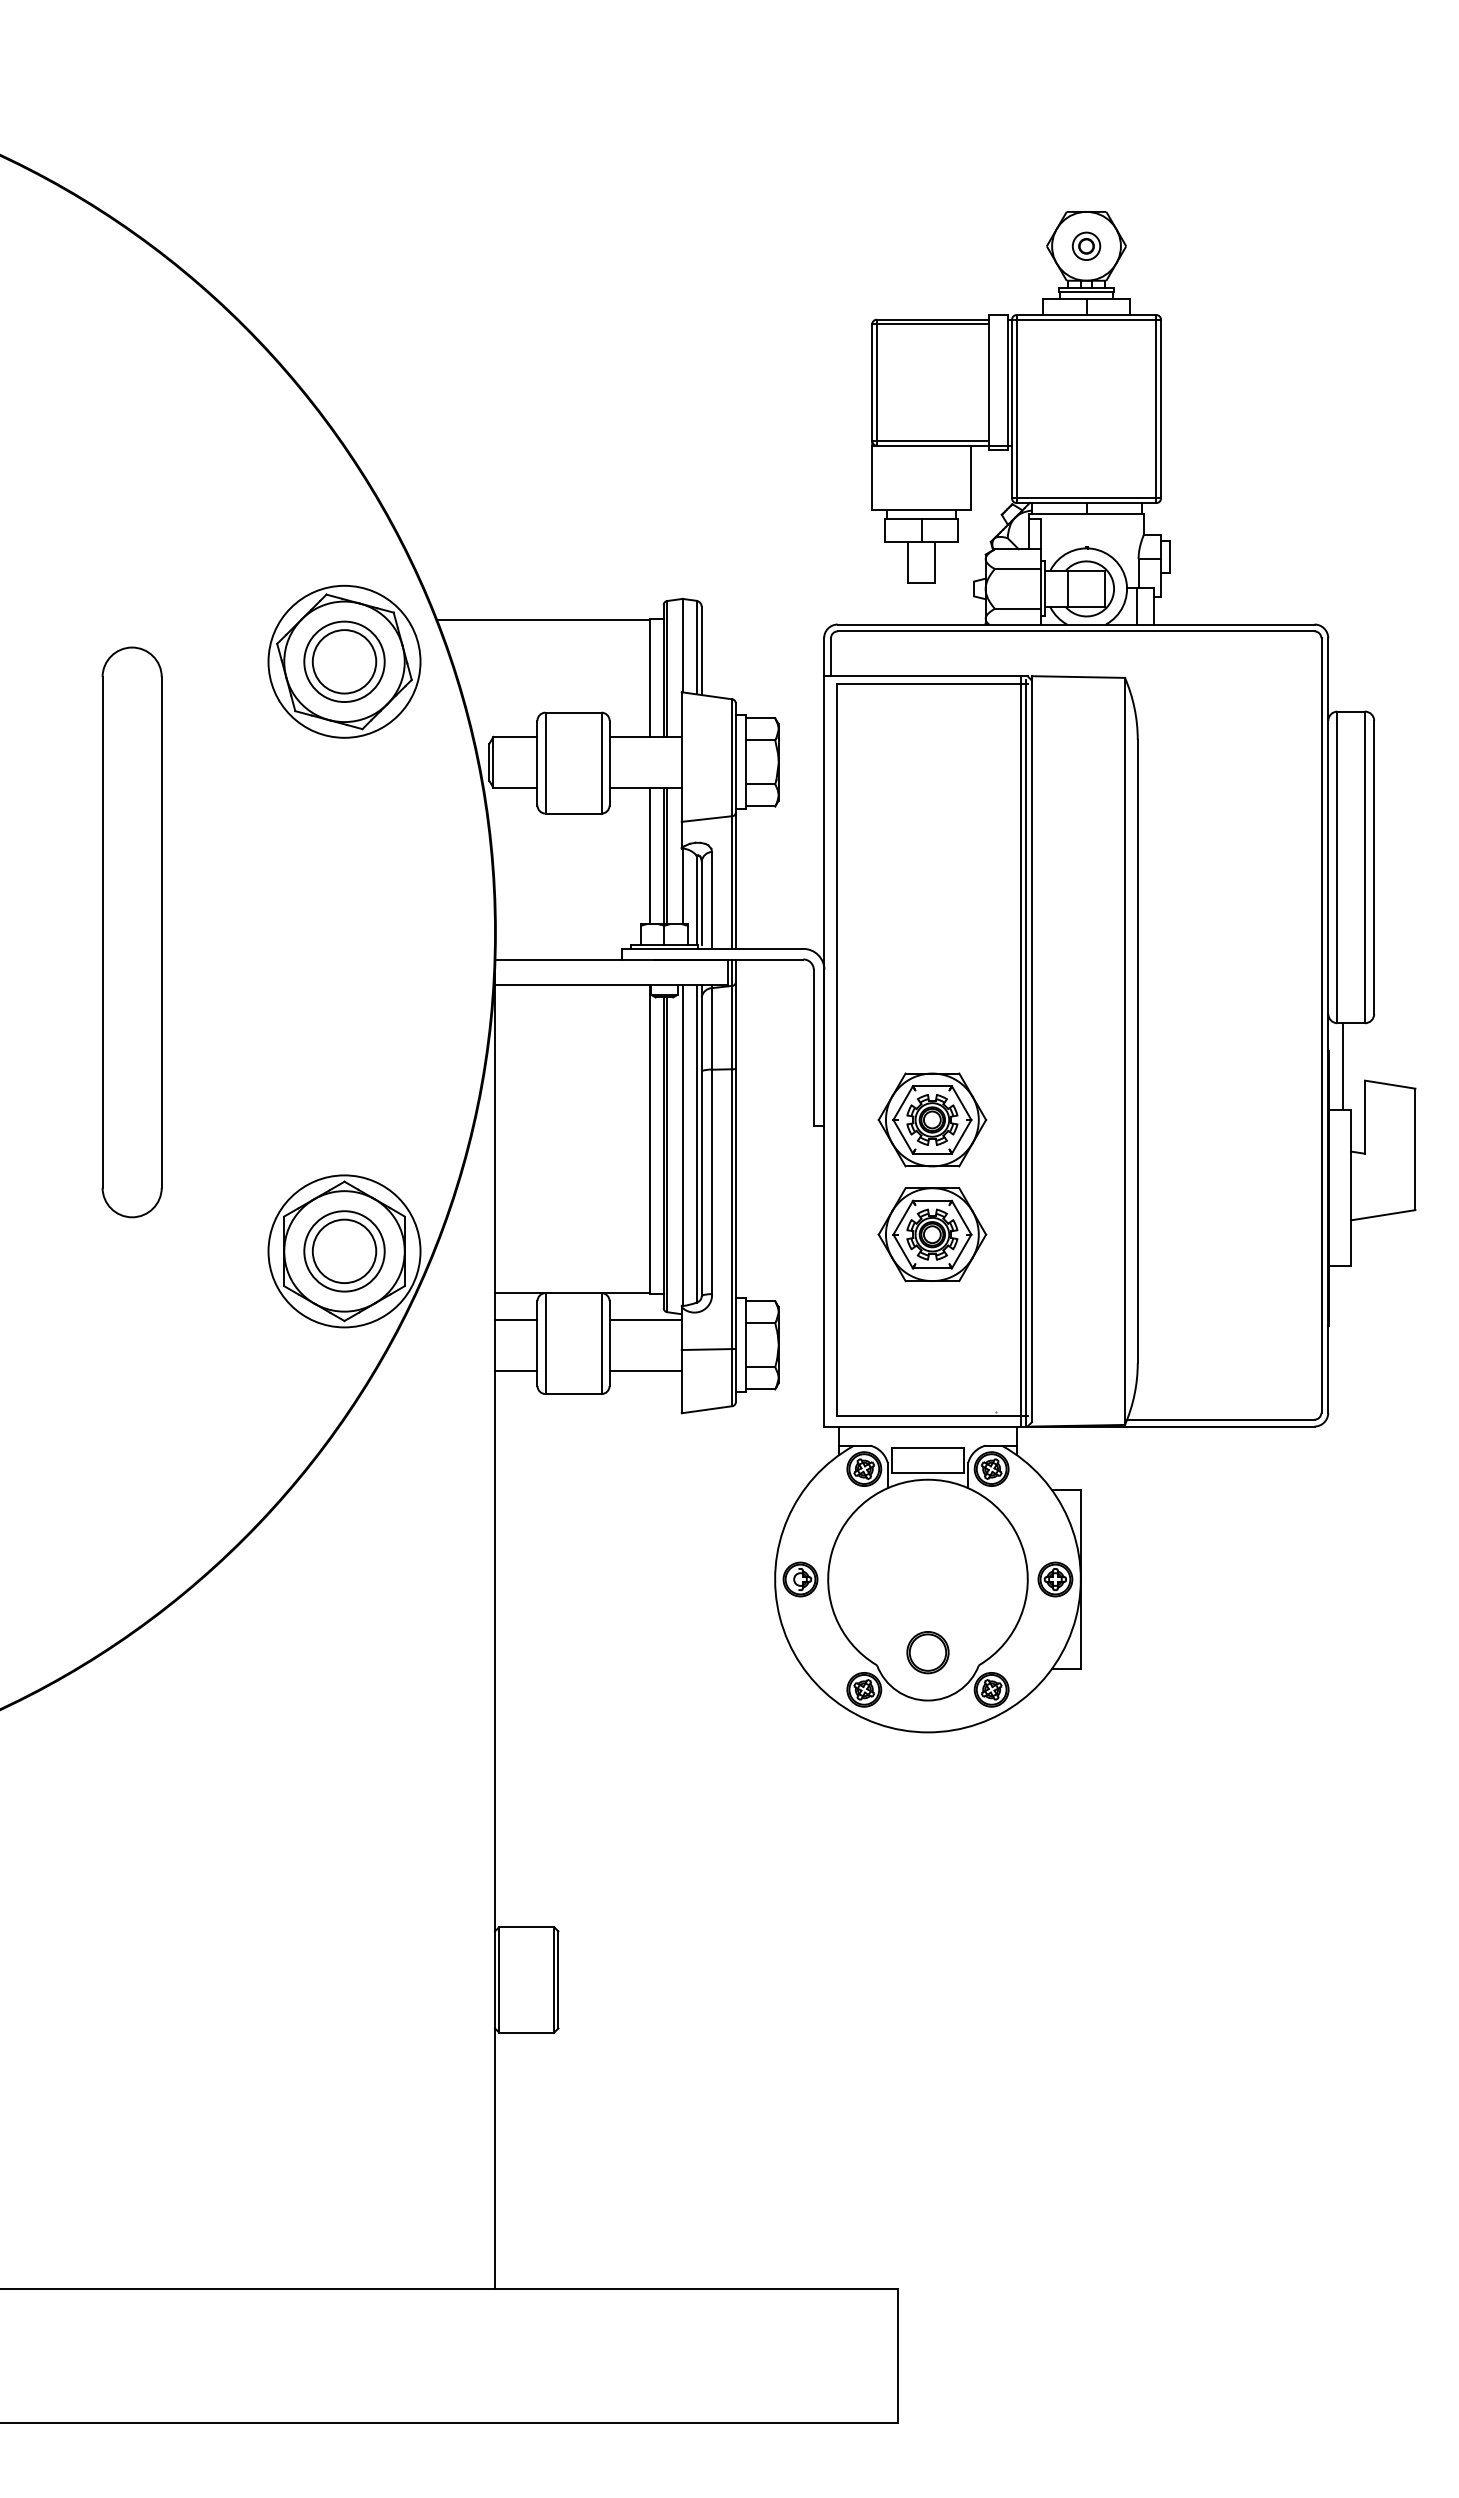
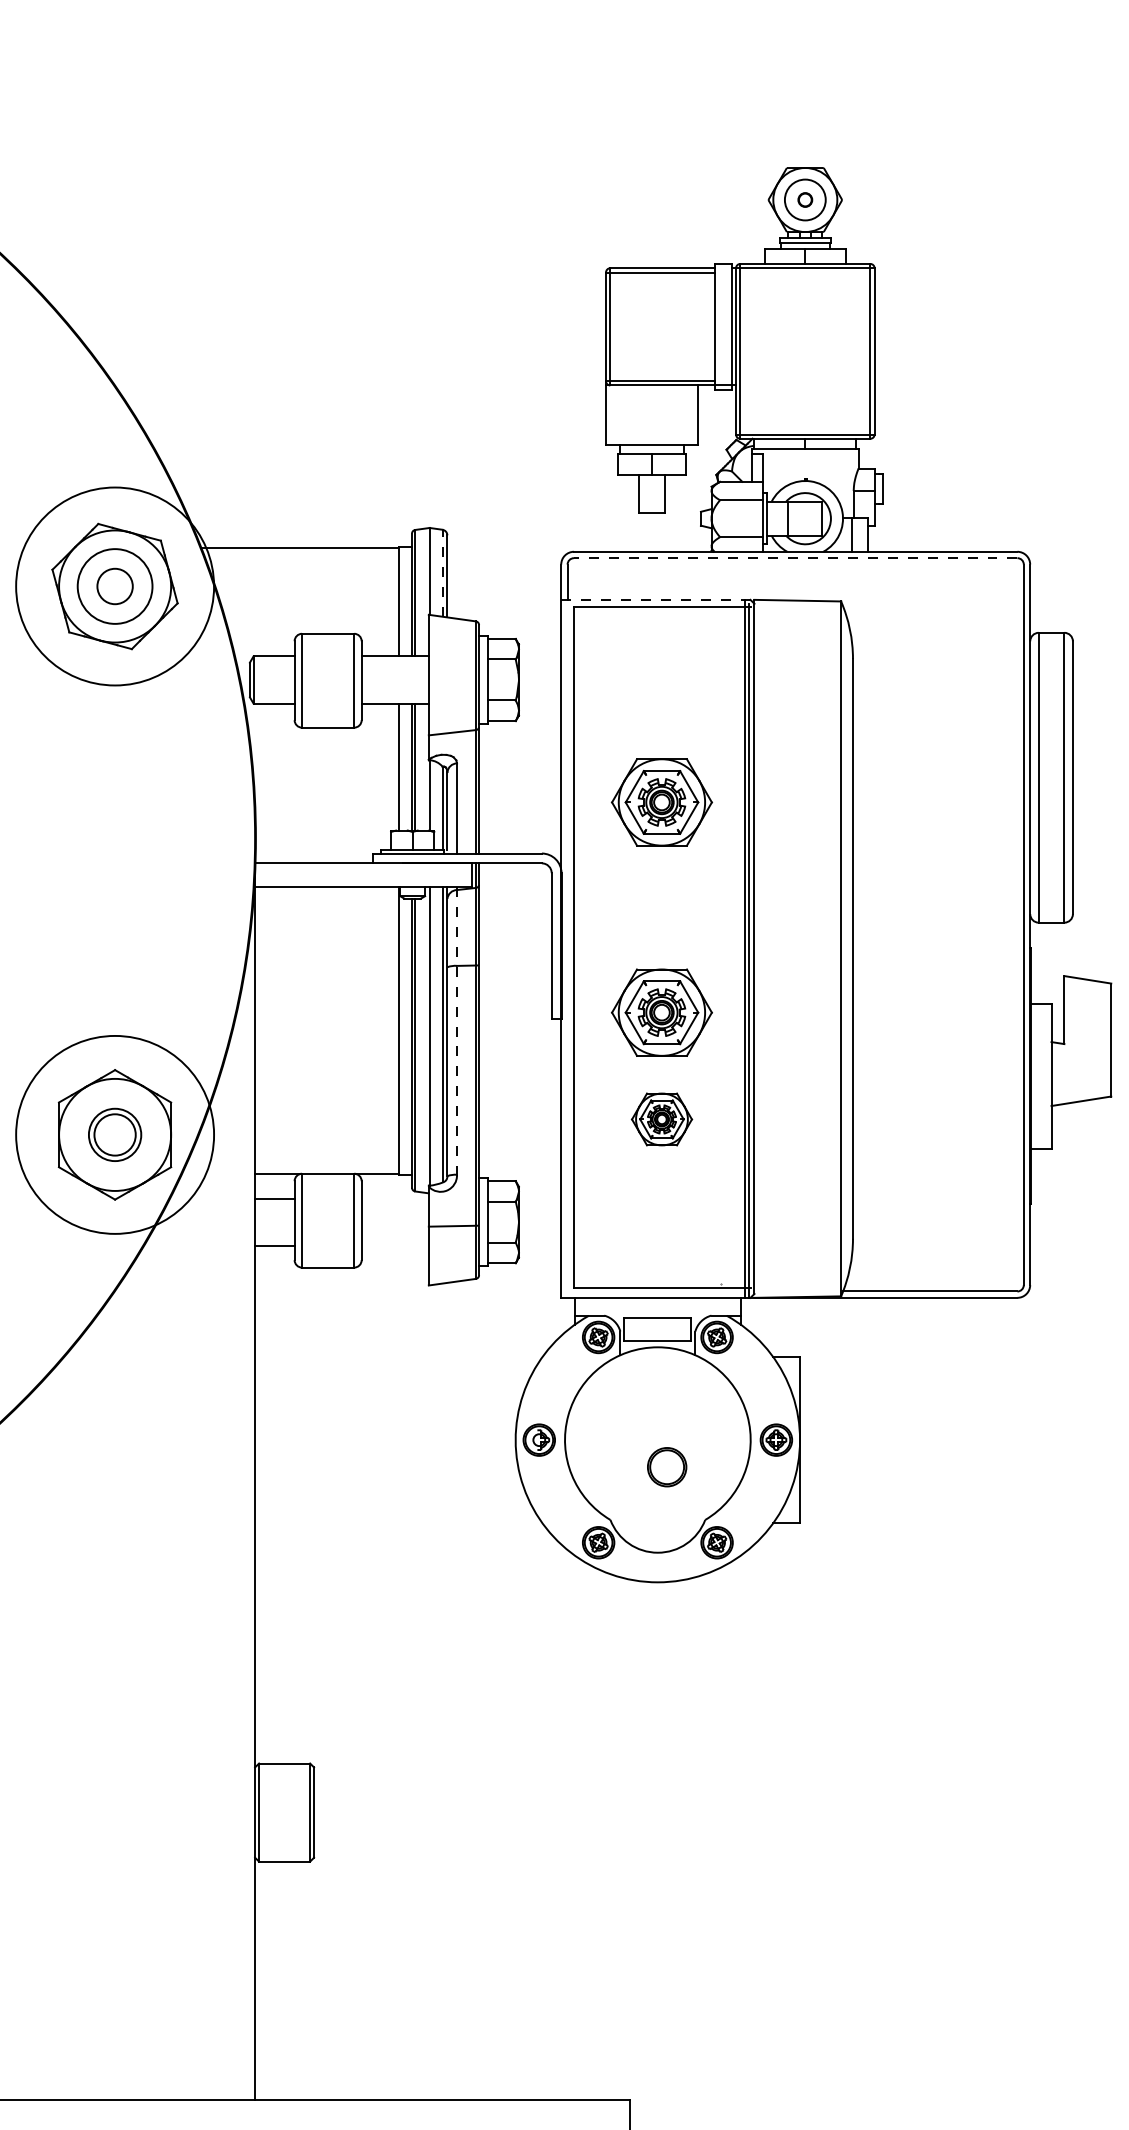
circle: (1086, 246) -> (805, 200), size x1.6
line: (1075, 631) -> (795, 558), solid -> dashed
line: (696, 647) -> (442, 573), solid -> dashed
circle: (344, 661) -> (115, 586), size x0.6
circle: (344, 661) -> (115, 586), size x1.4
line: (925, 676) -> (655, 600), solid -> dashed
part: (932, 893) -> (662, 802), added
line: (1343, 1066) -> (1044, 962), removed
line: (712, 1139) -> (457, 1030), solid -> dashed
part: (932, 1234) -> (662, 1119), size x0.6
circle: (344, 1251) -> (115, 1135), size x1.4
part: (344, 1251) -> (115, 1135), size x0.7
line: (645, 1319) -> (395, 1198), removed
line: (645, 1370) -> (395, 1245), removed
part: (927, 1652) -> (666, 1467), moved

